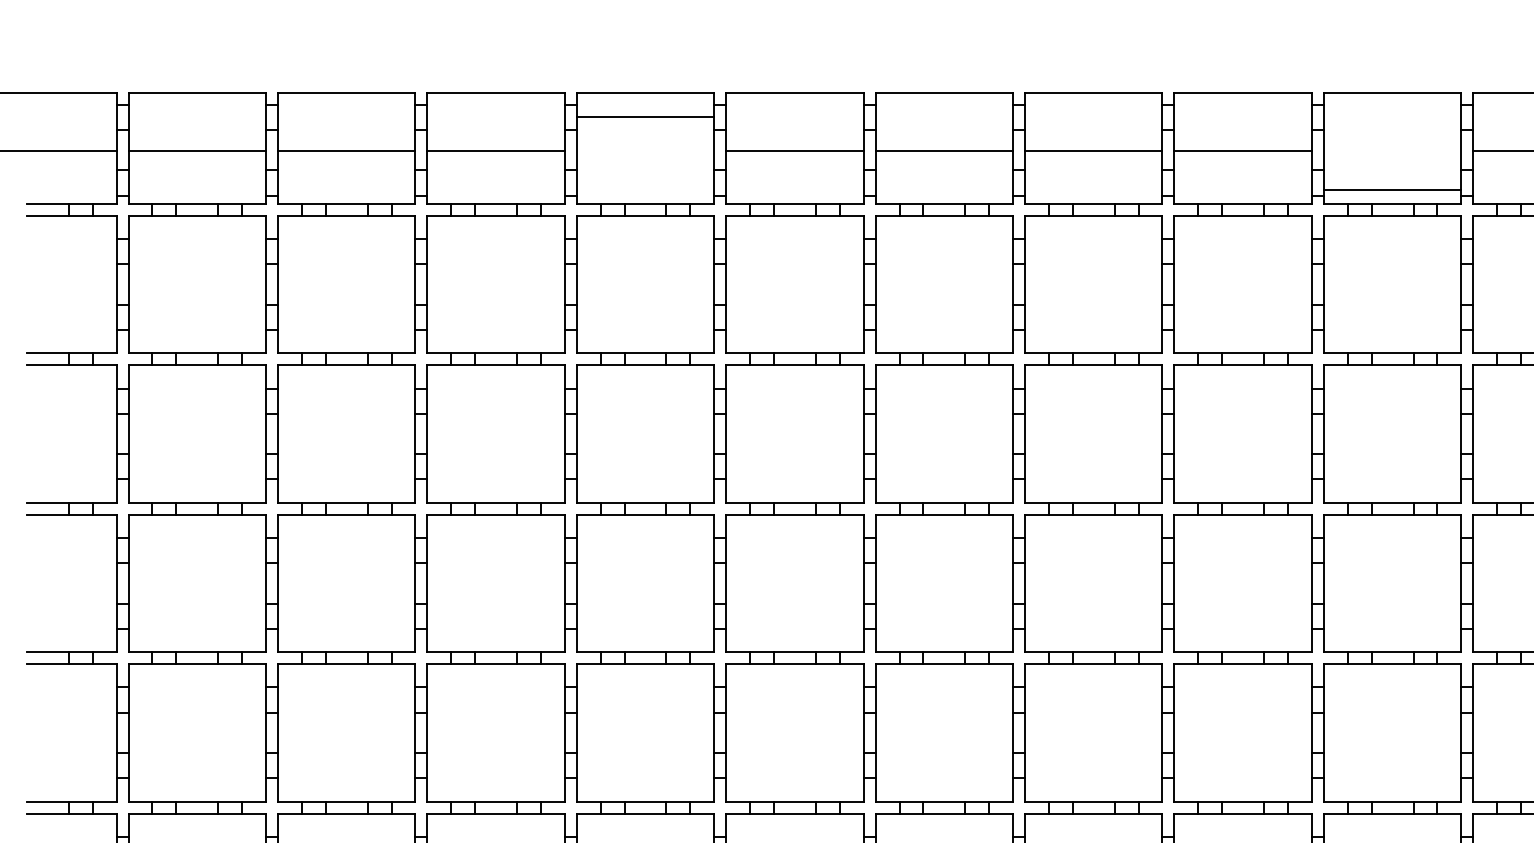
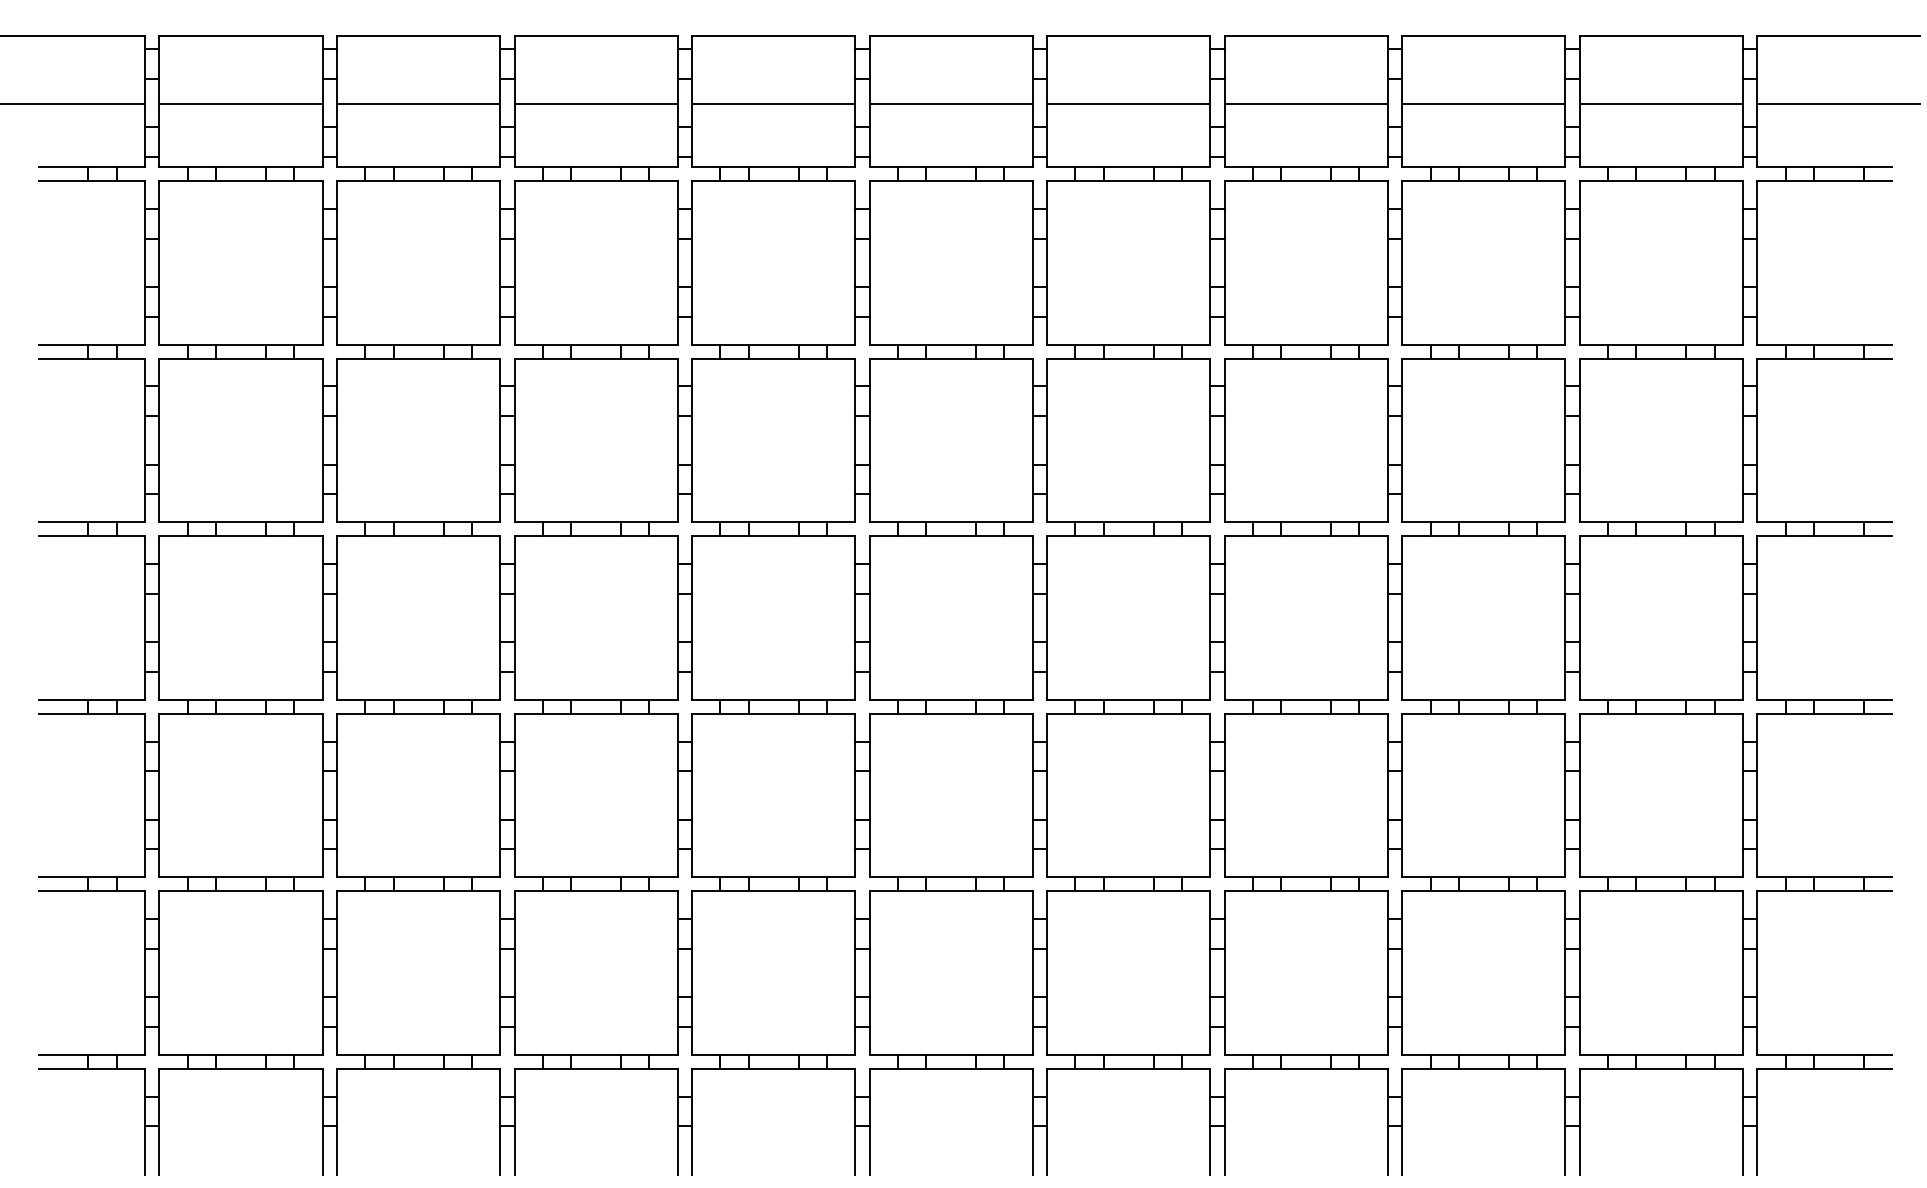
line: (645, 116) -> (773, 103), moved
line: (1391, 189) -> (1660, 103), moved

